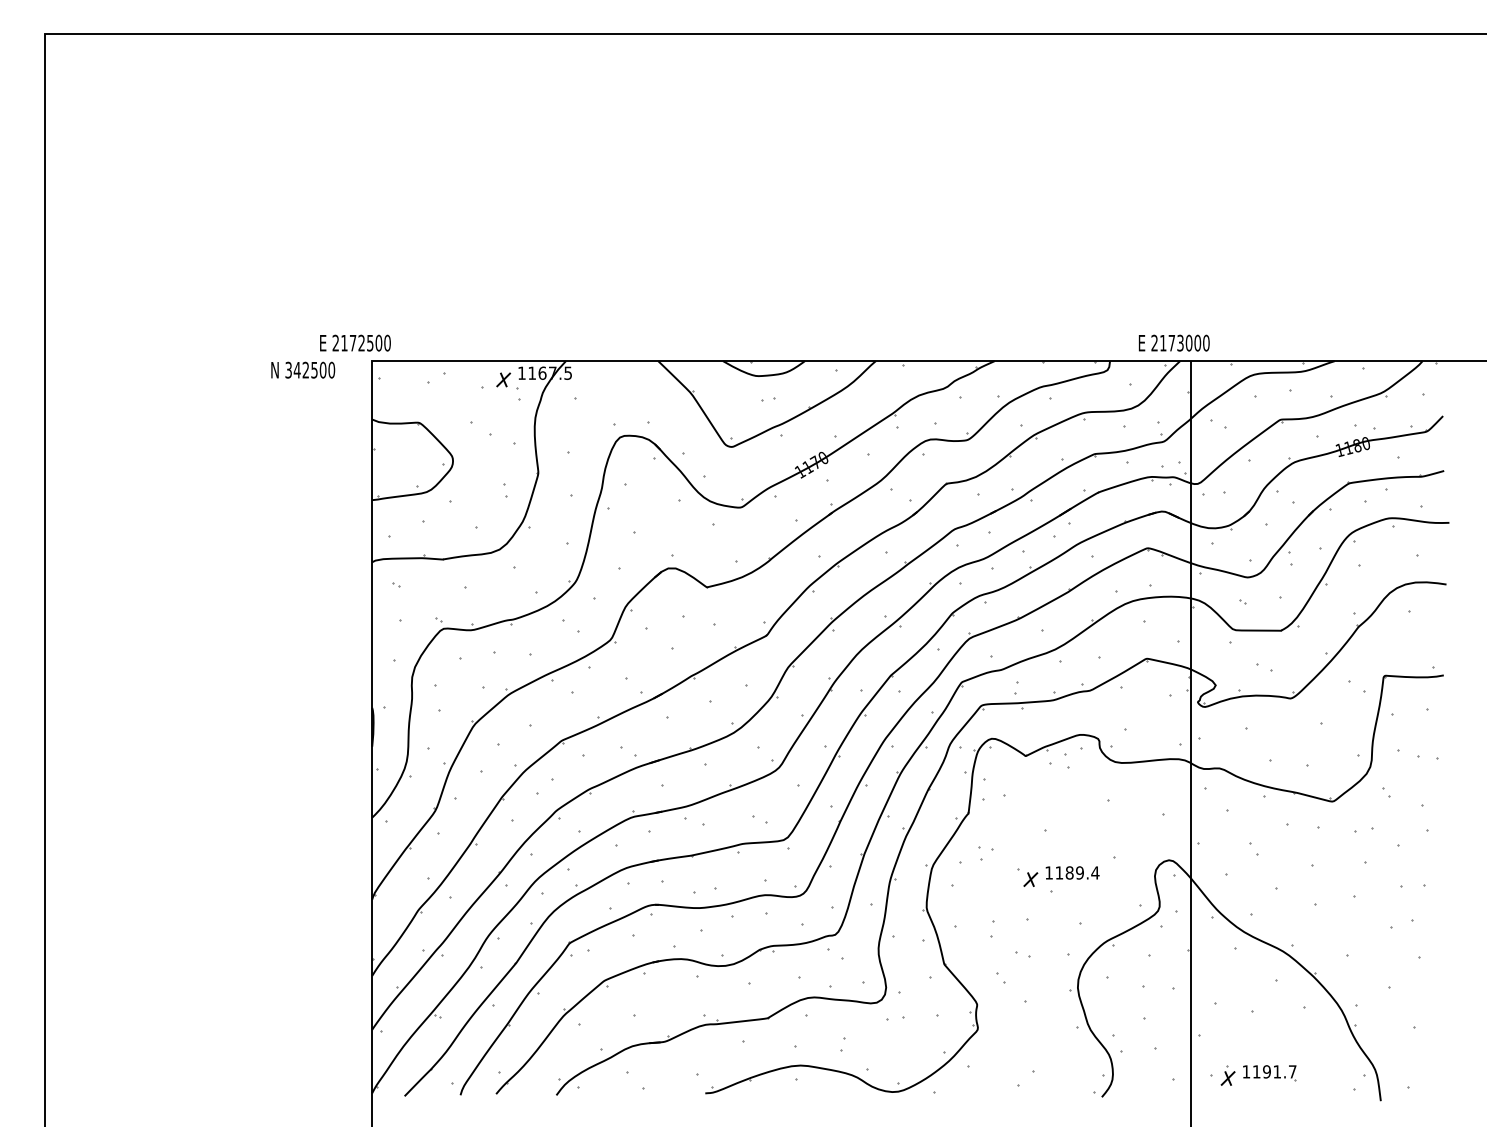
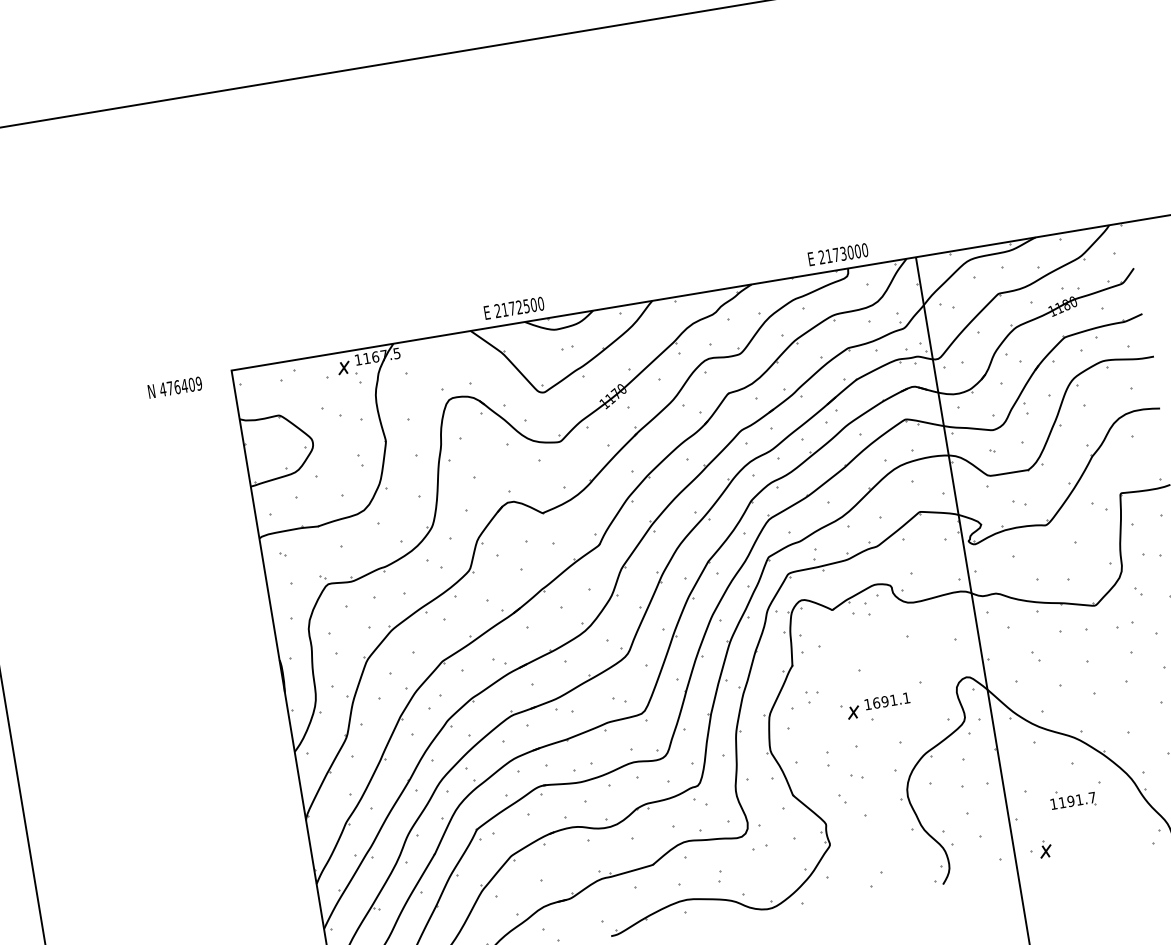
text: (355, 342) -> (514, 307), moved
text: (1173, 342) -> (837, 254), moved
text: (309, 369) -> (180, 386), 342500 -> 476409
text: (1077, 872) -> (891, 700), 1189.4 -> 1691.1
part: (1269, 1073) -> (1073, 802), moved

